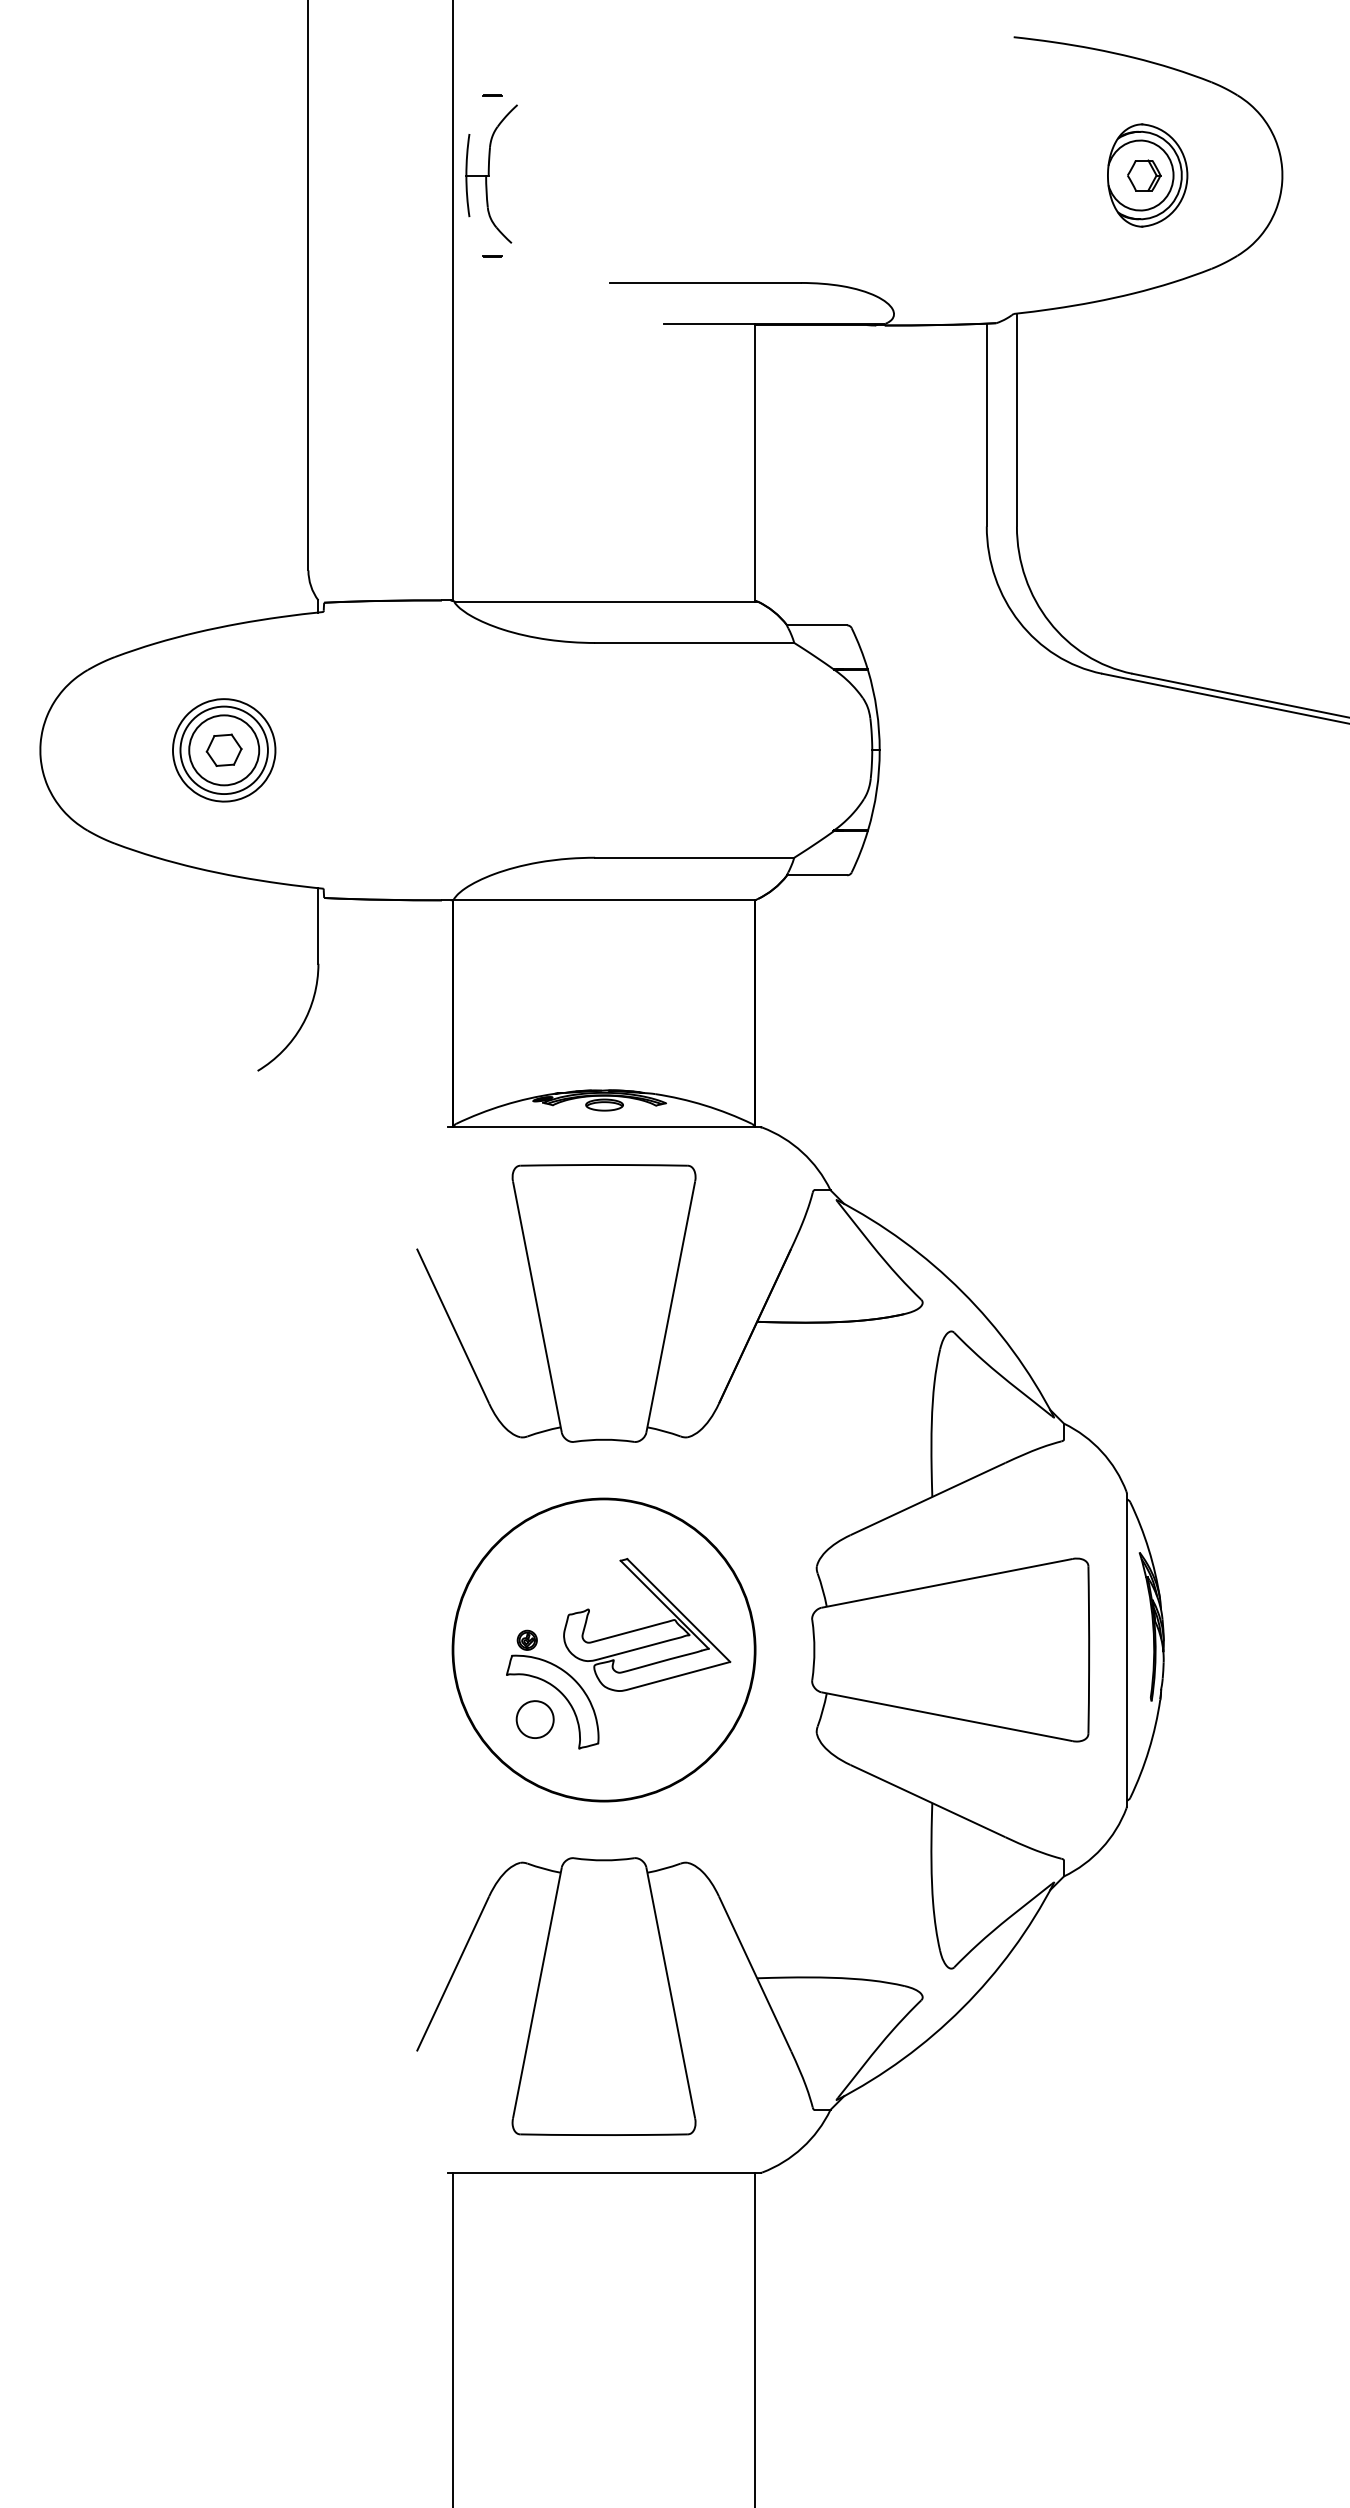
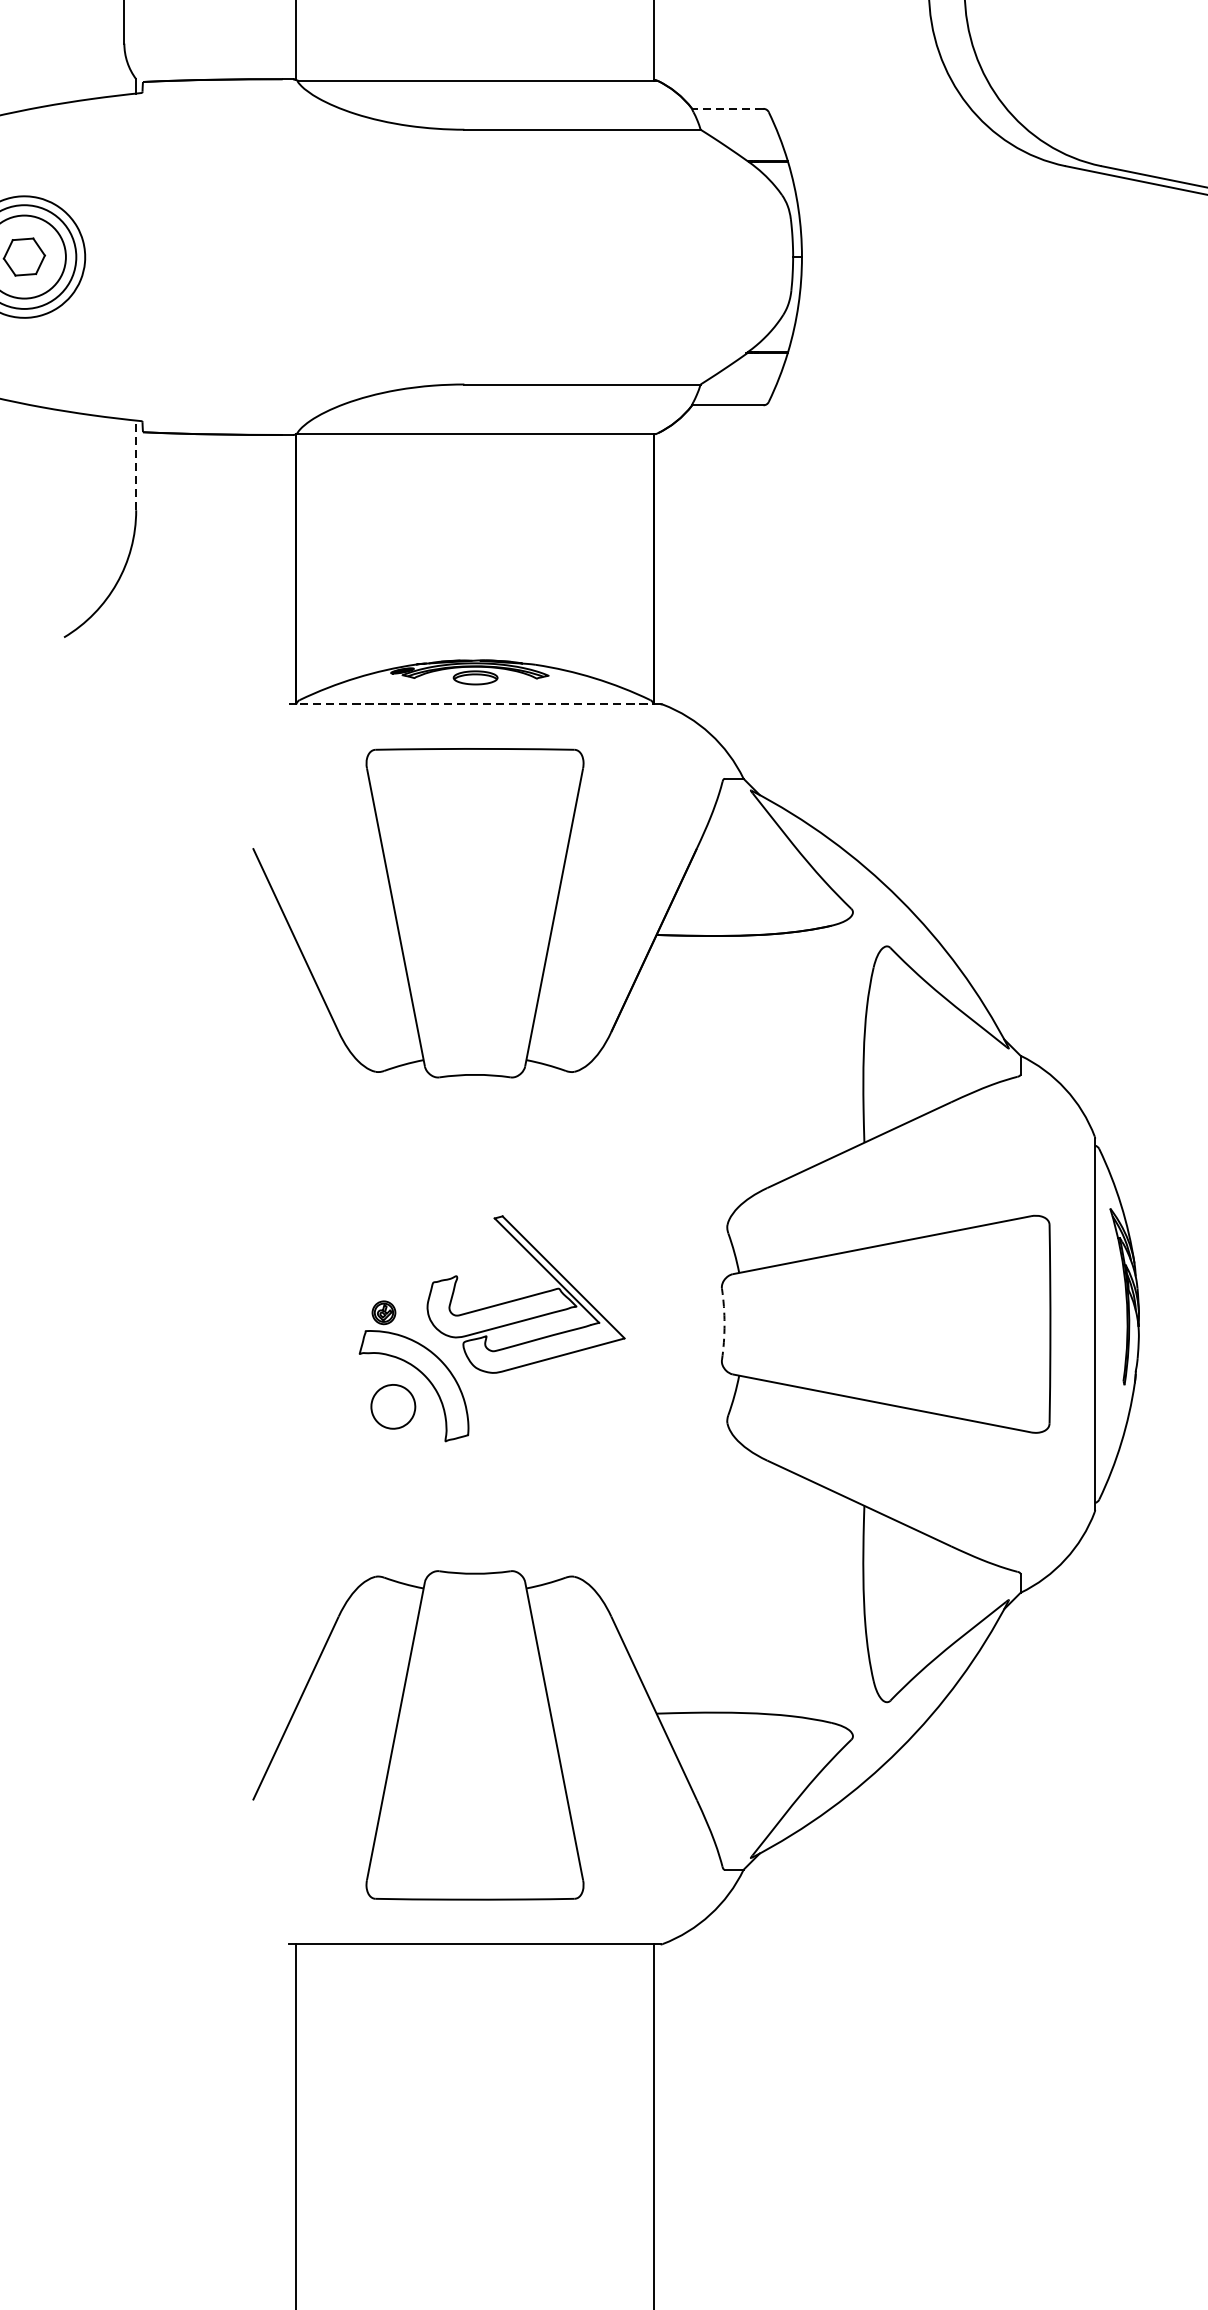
line: (817, 625) -> (728, 108), solid -> dashed
line: (318, 926) -> (136, 466), solid -> dashed
line: (603, 1127) -> (474, 704), solid -> dashed
part: (603, 1649) -> (474, 1323), removed
arc: (814, 1650) -> (724, 1324), solid -> dashed

